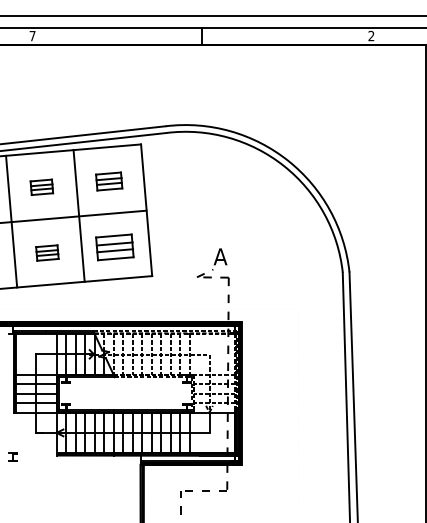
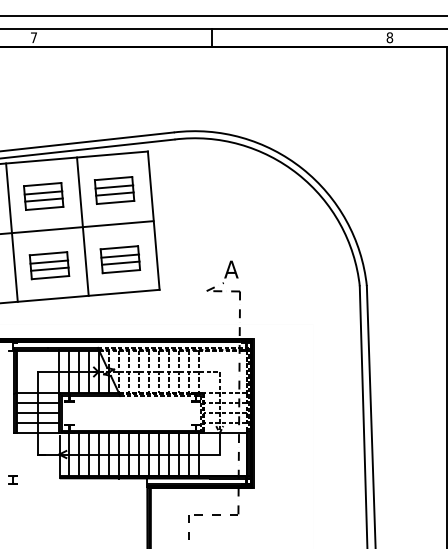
text: (371, 36) -> (389, 38), 2 -> 8
part: (108, 181) -> (113, 190), size x1.43
part: (41, 187) -> (43, 196), size x1.67
part: (47, 252) -> (49, 265), size x1.67

